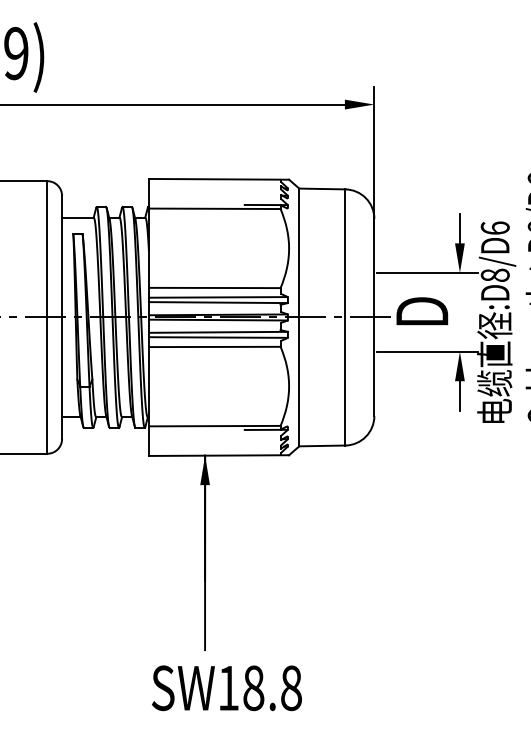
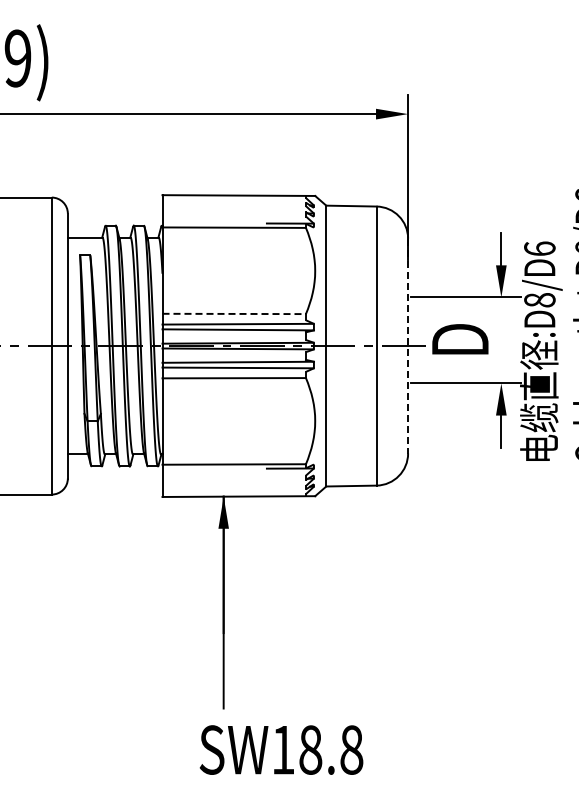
line: (215, 287) -> (234, 313), solid -> dashed
line: (374, 317) -> (408, 346), solid -> dashed
text: (226, 687) -> (281, 749), moved

